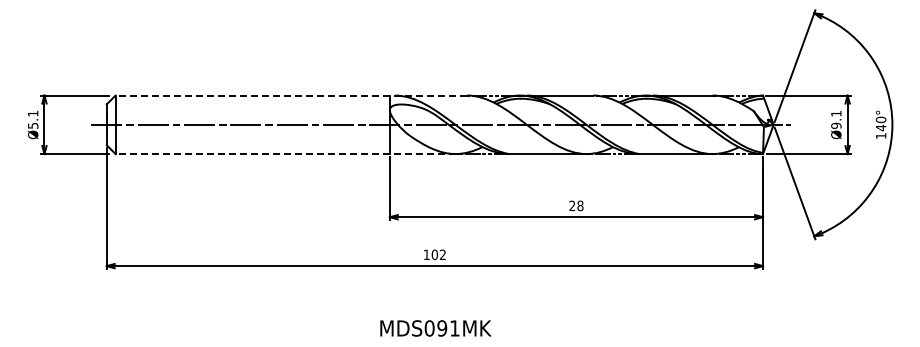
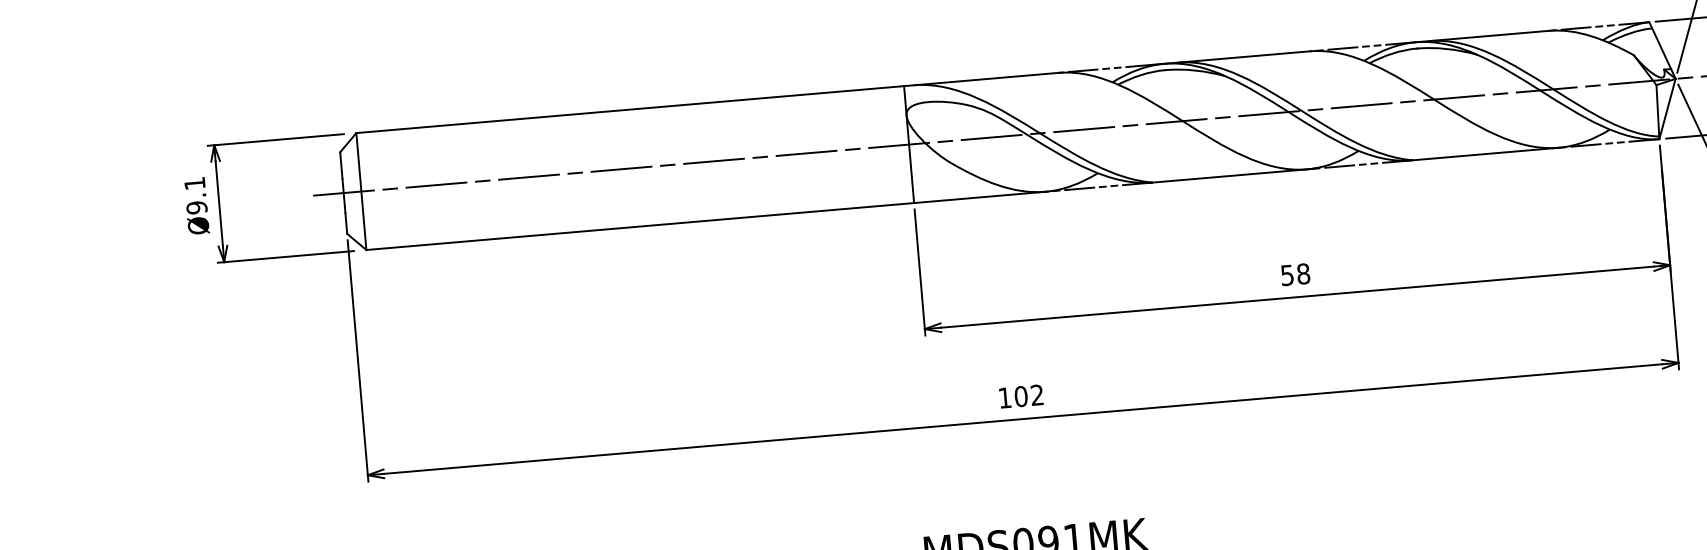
line: (291, 95) -> (707, 102), dashed -> solid
text: (33, 125) -> (197, 206), Ø5.1 -> Ø9.1
line: (285, 154) -> (705, 221), dashed -> solid
text: (572, 205) -> (1287, 274), 28 -> 58

